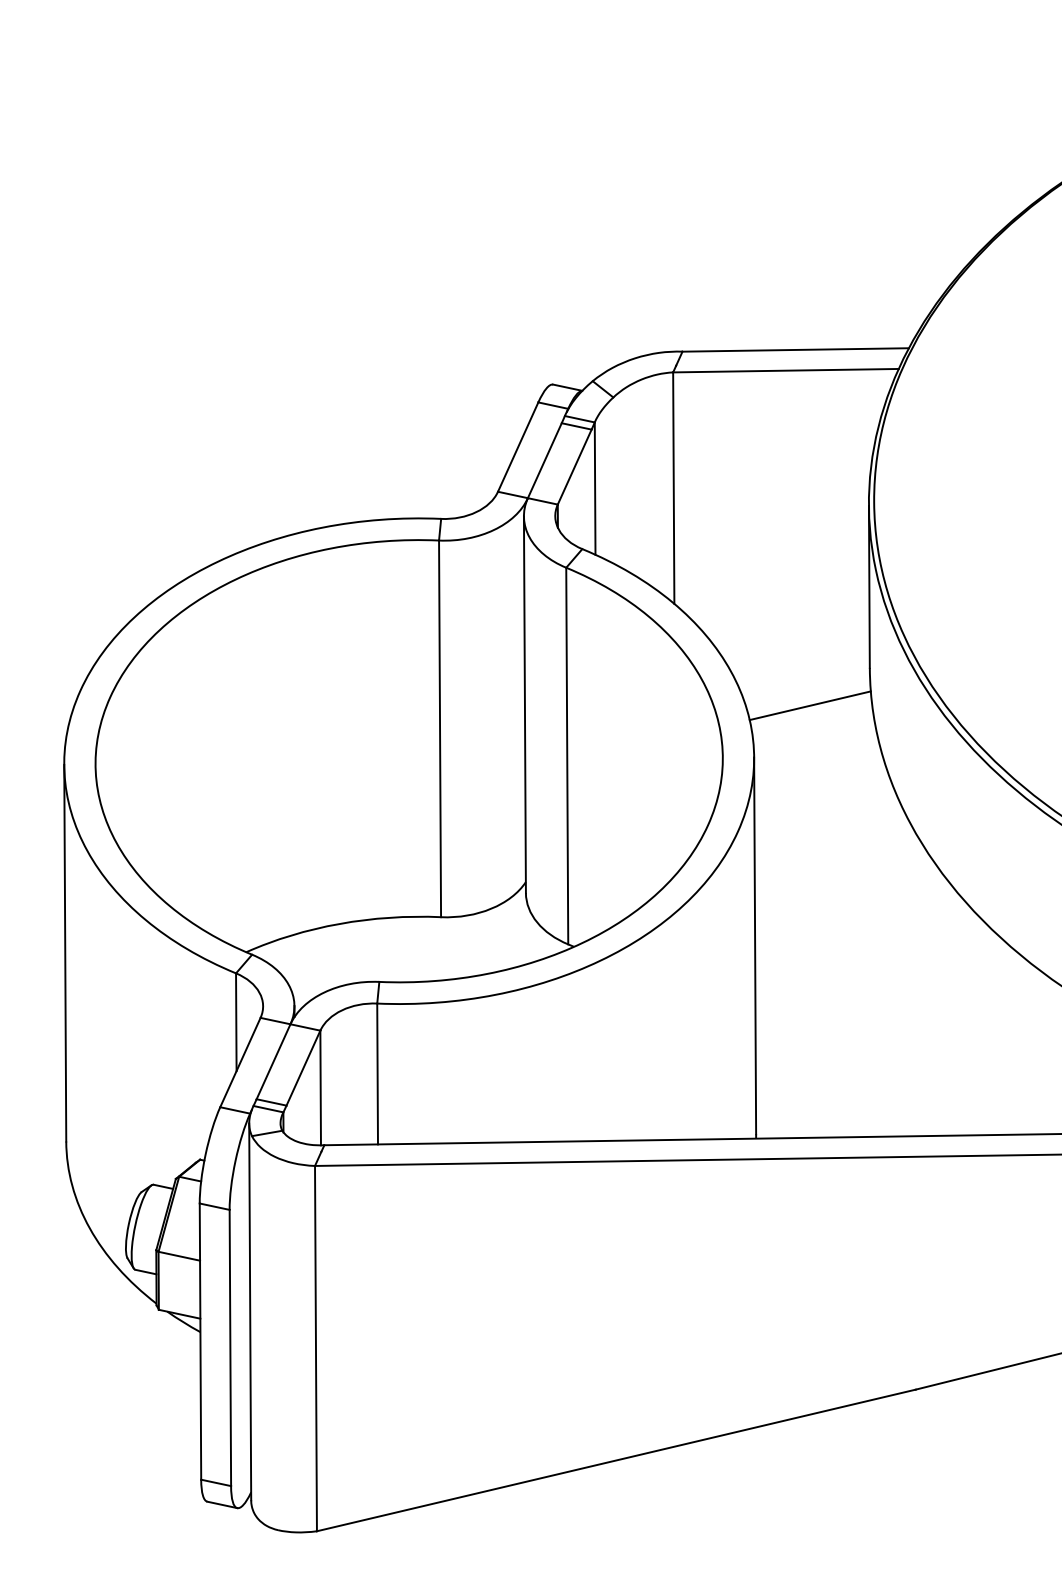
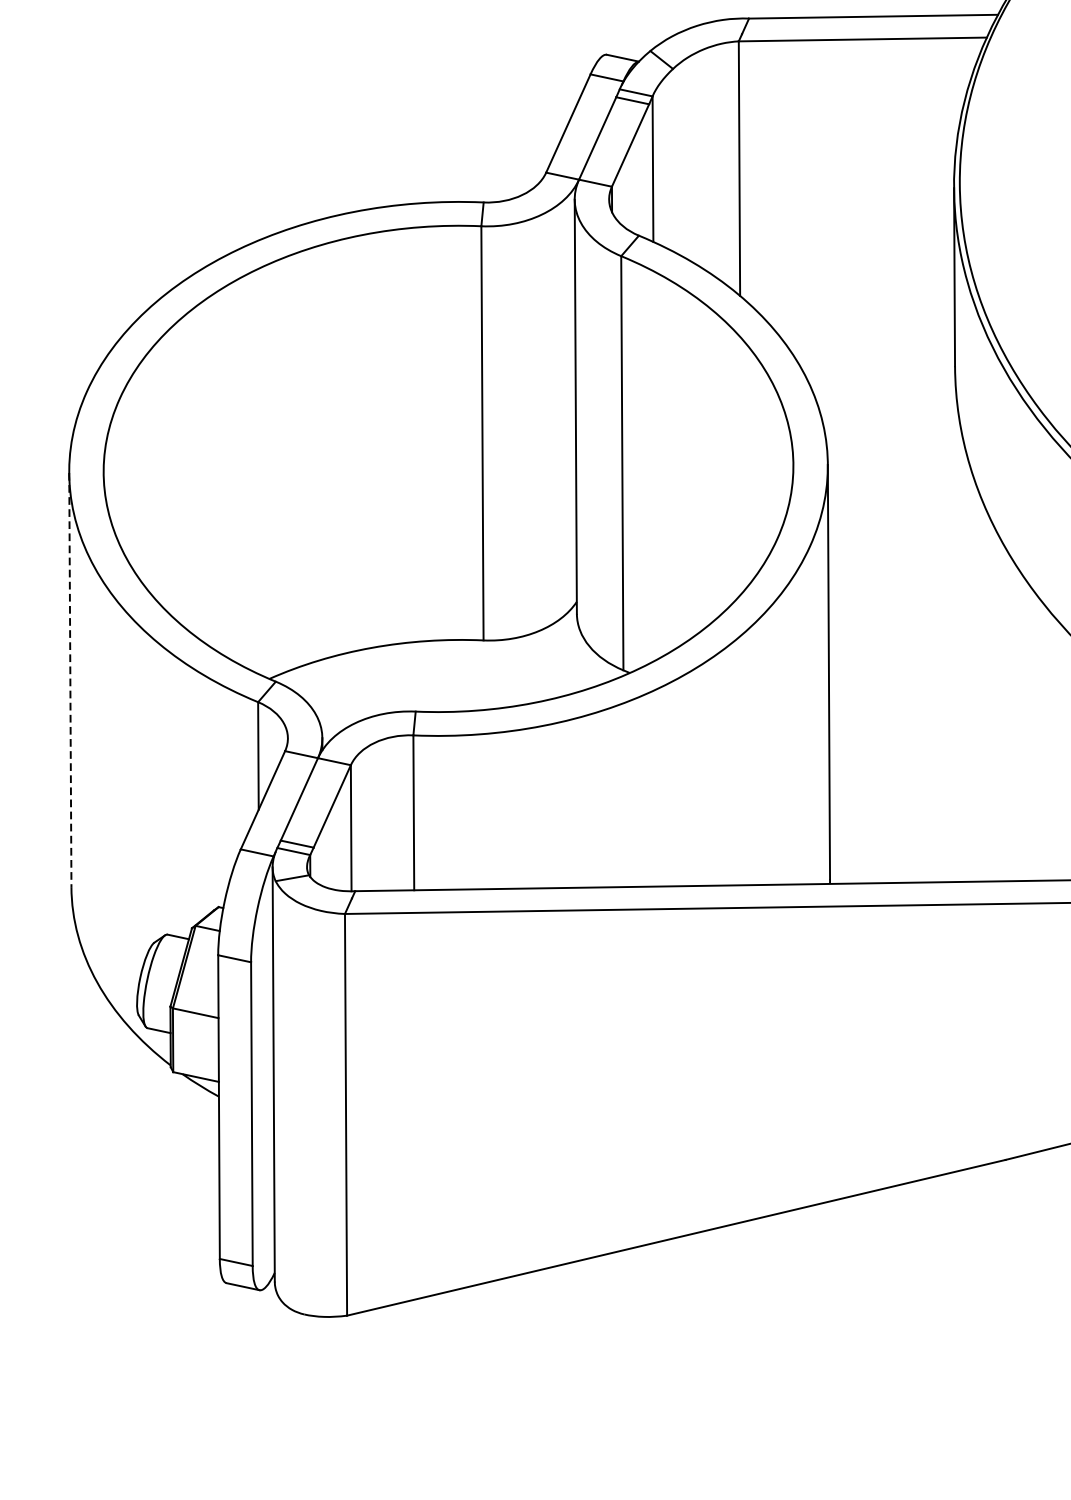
line: (809, 705) -> (888, 407), removed
line: (65, 953) -> (70, 680), solid -> dashed

